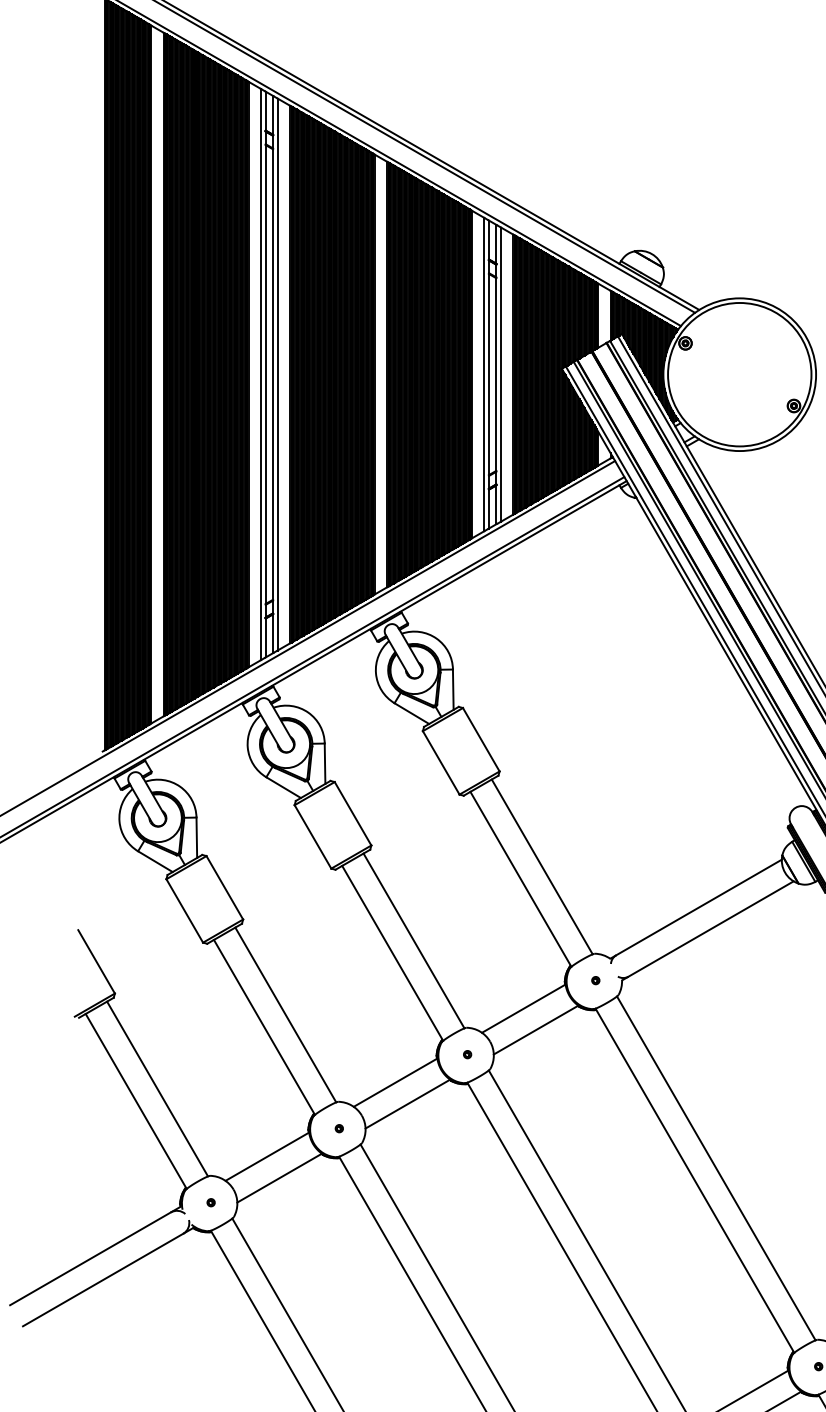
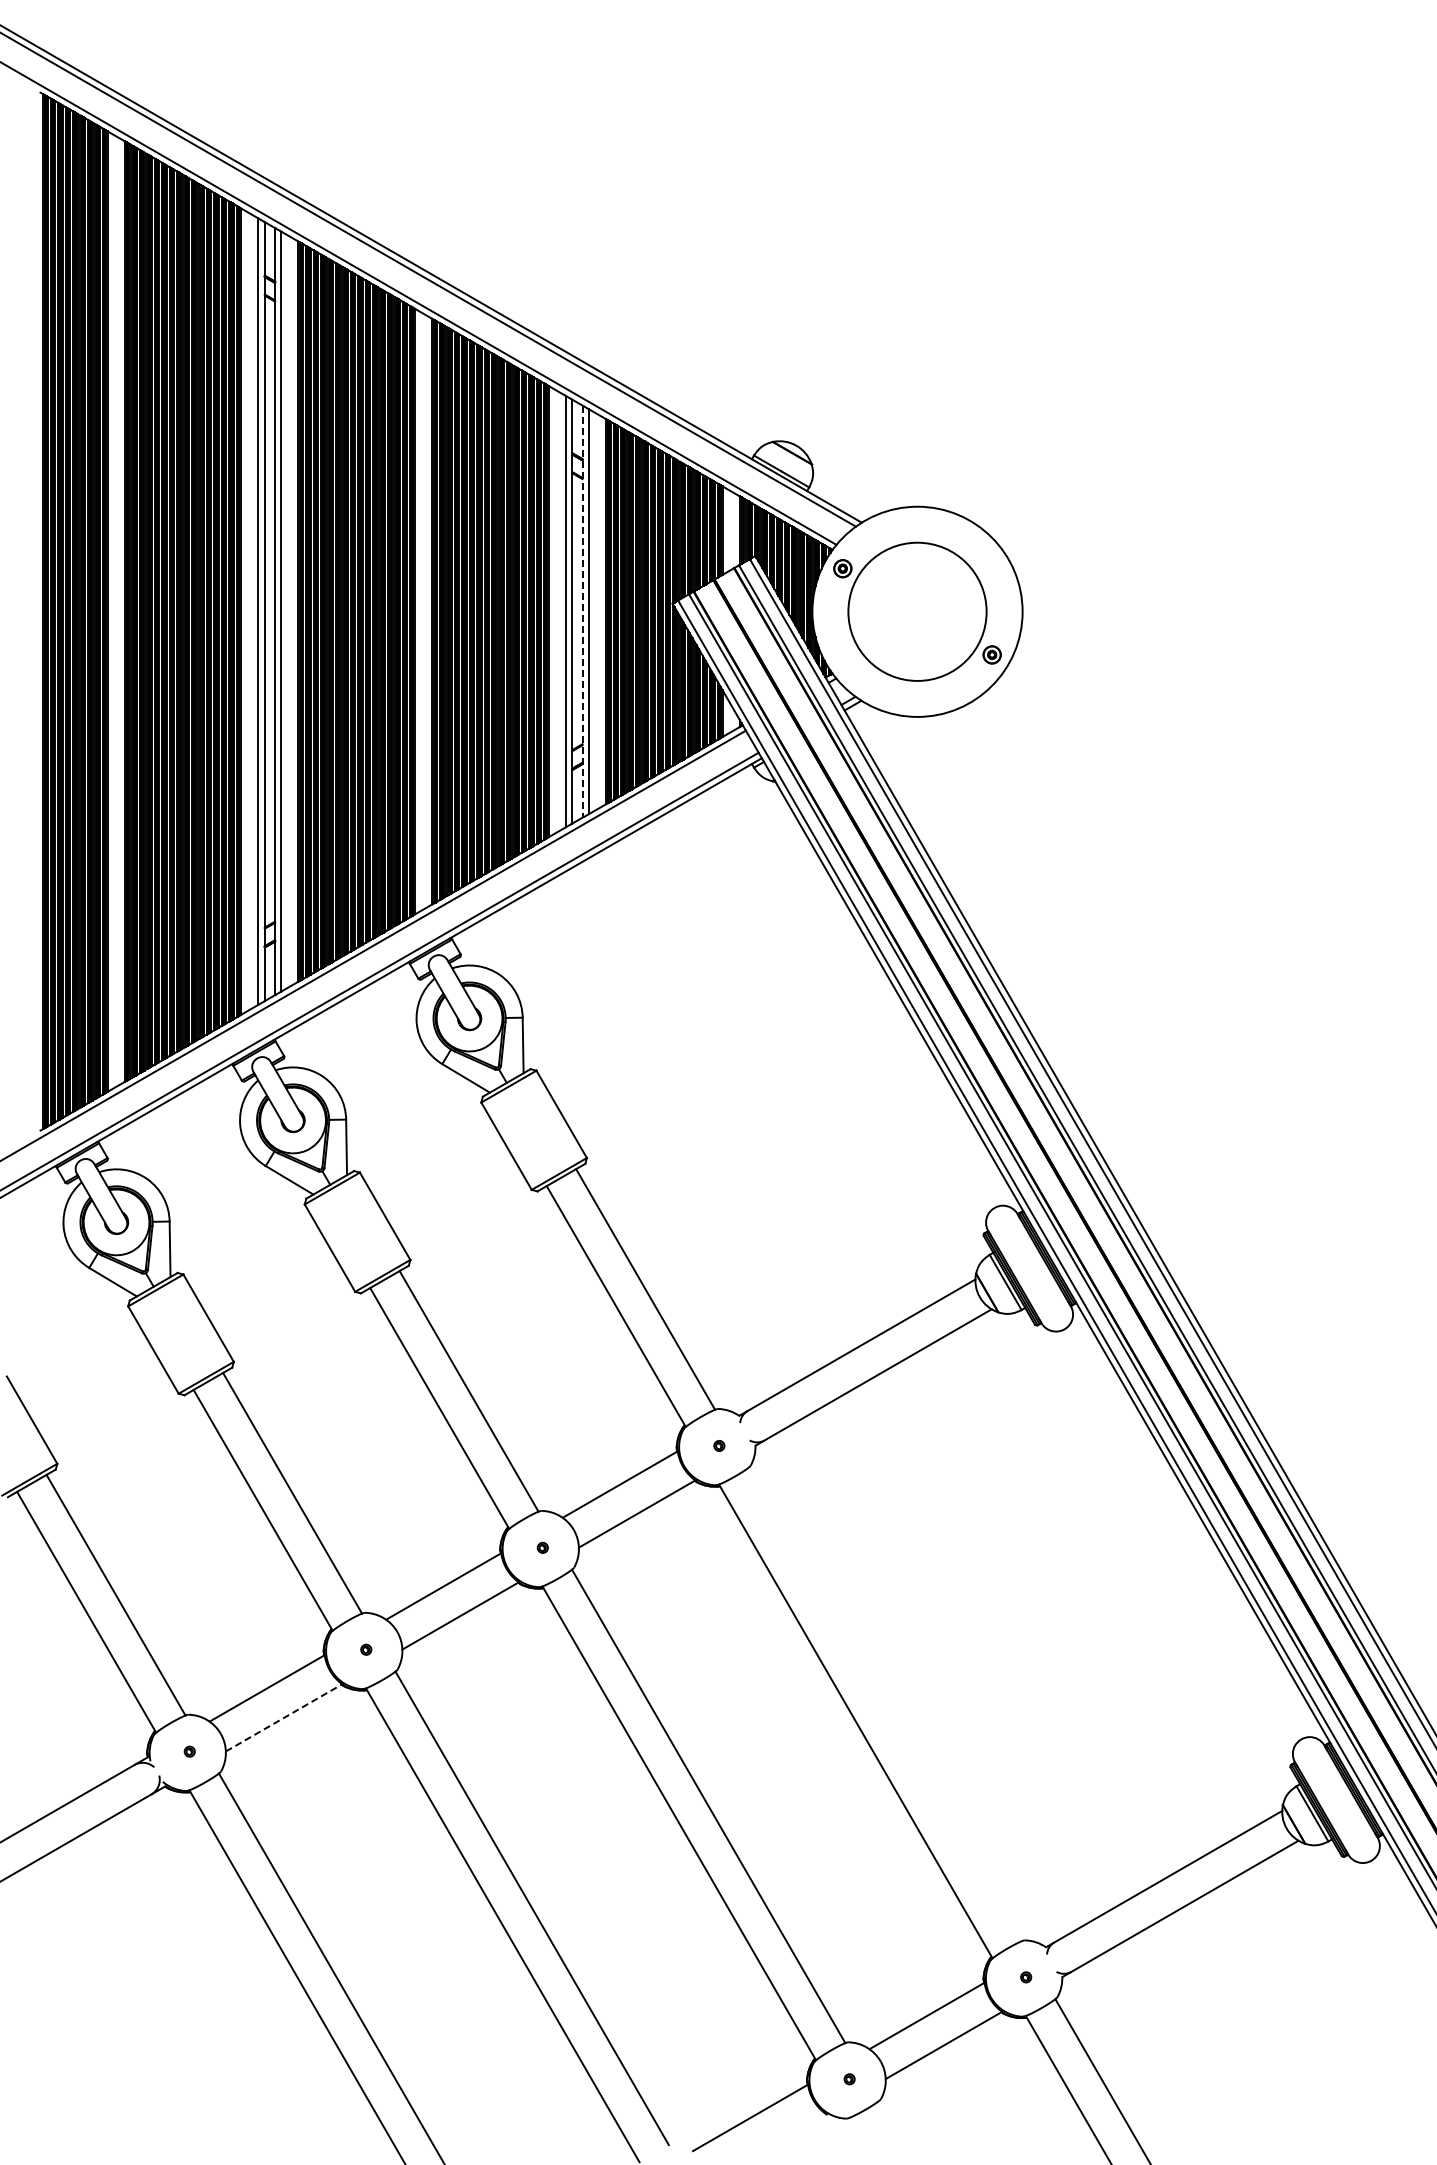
circle: (739, 374) -> (917, 611), size x0.7
line: (496, 375) -> (582, 612), solid -> dashed
line: (715, 1168) -> (884, 1704), removed
line: (279, 1177) -> (284, 1717), solid -> dashed

